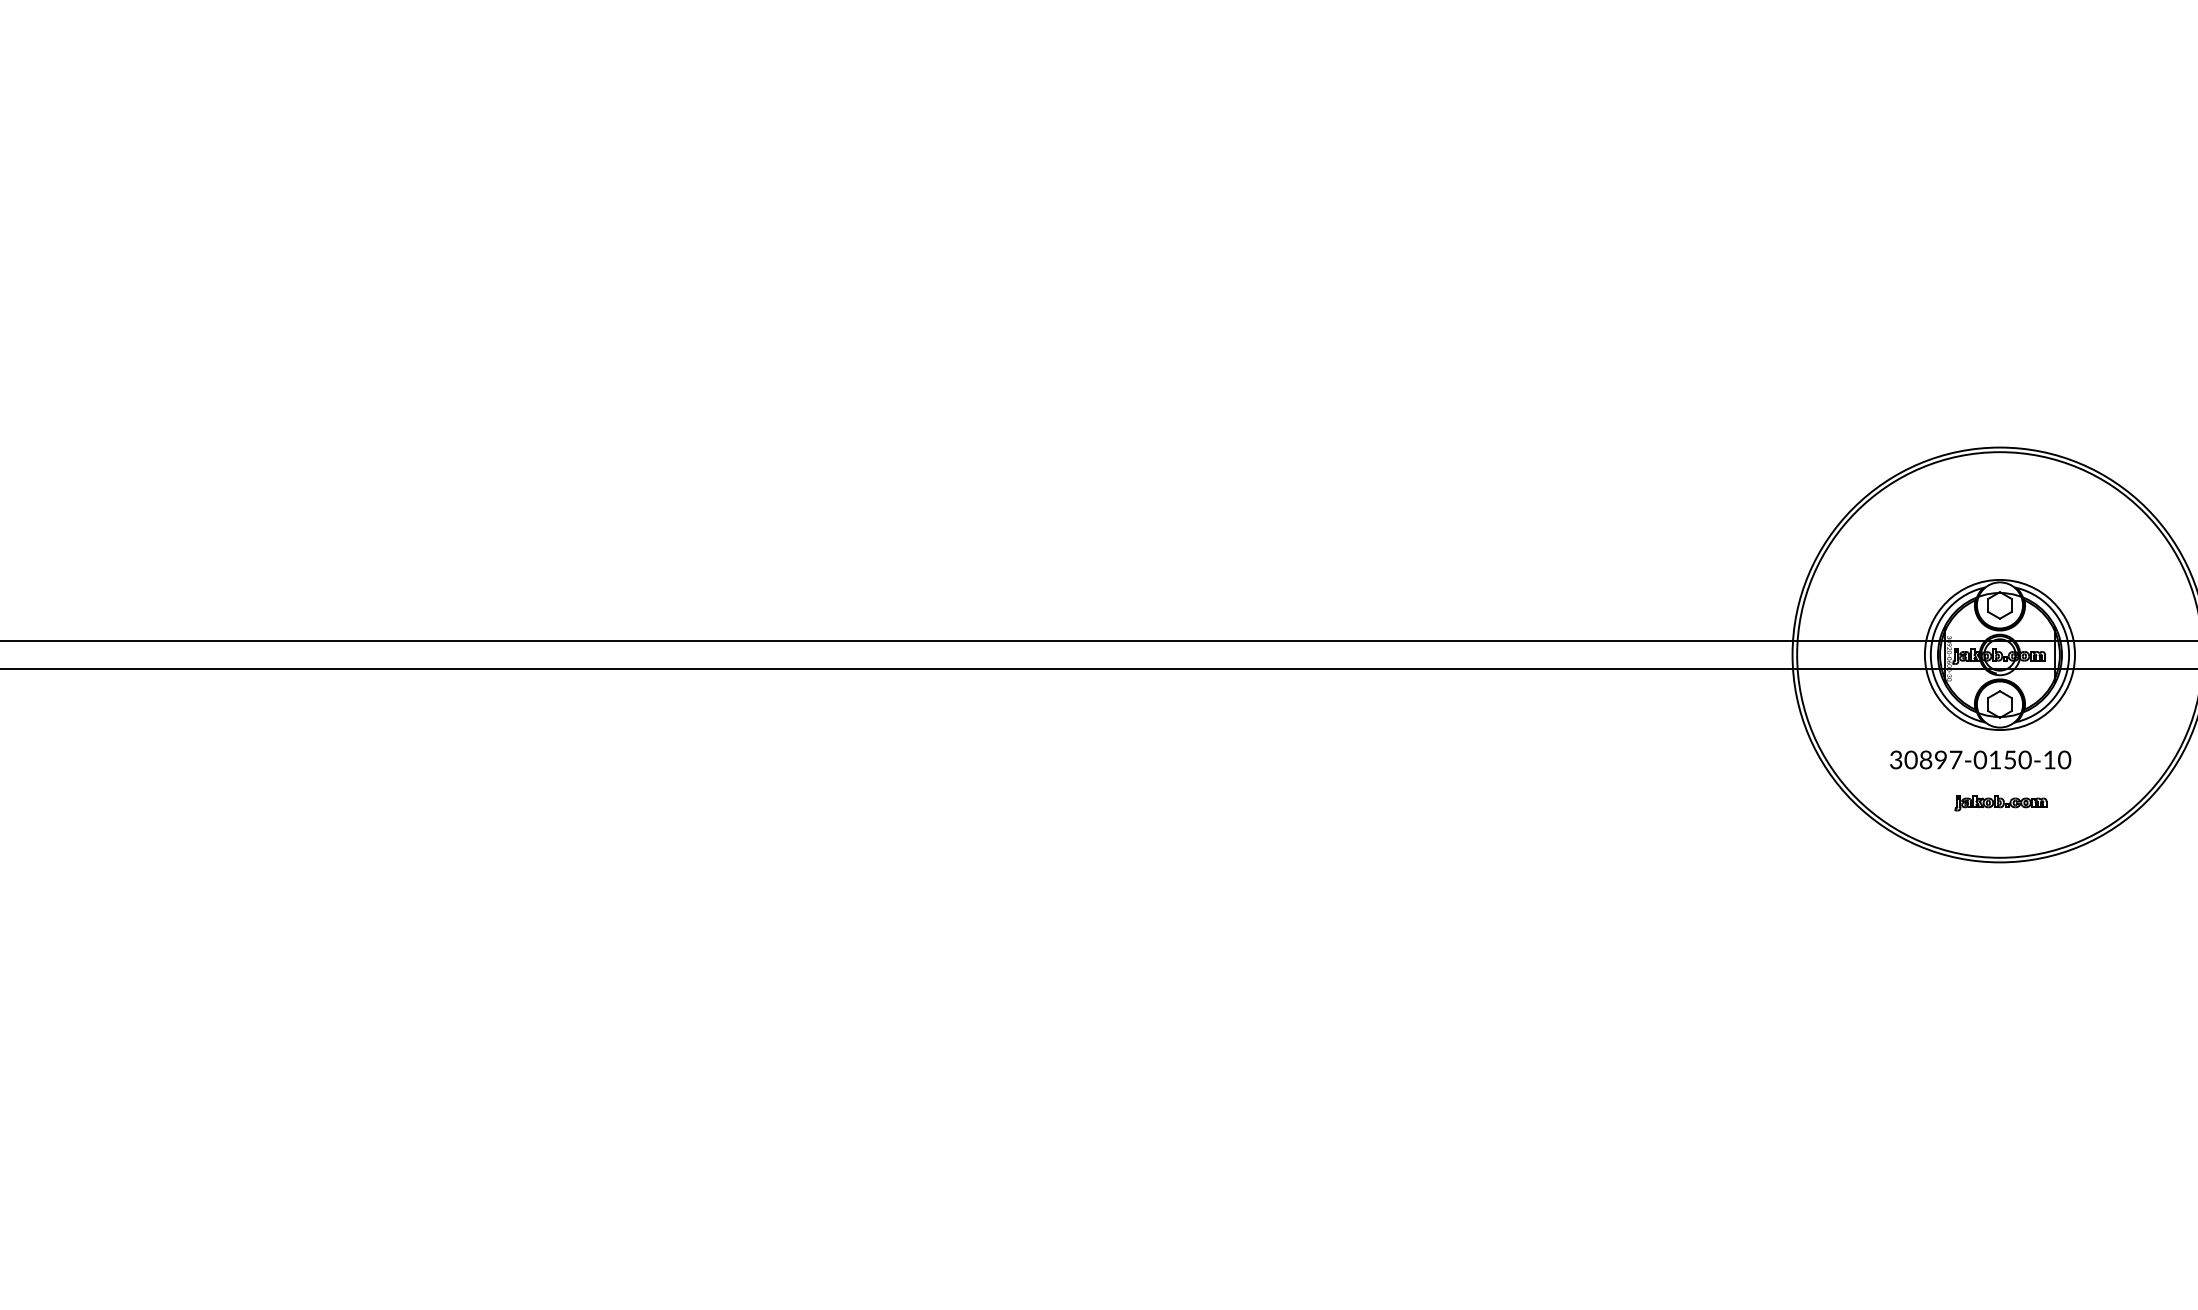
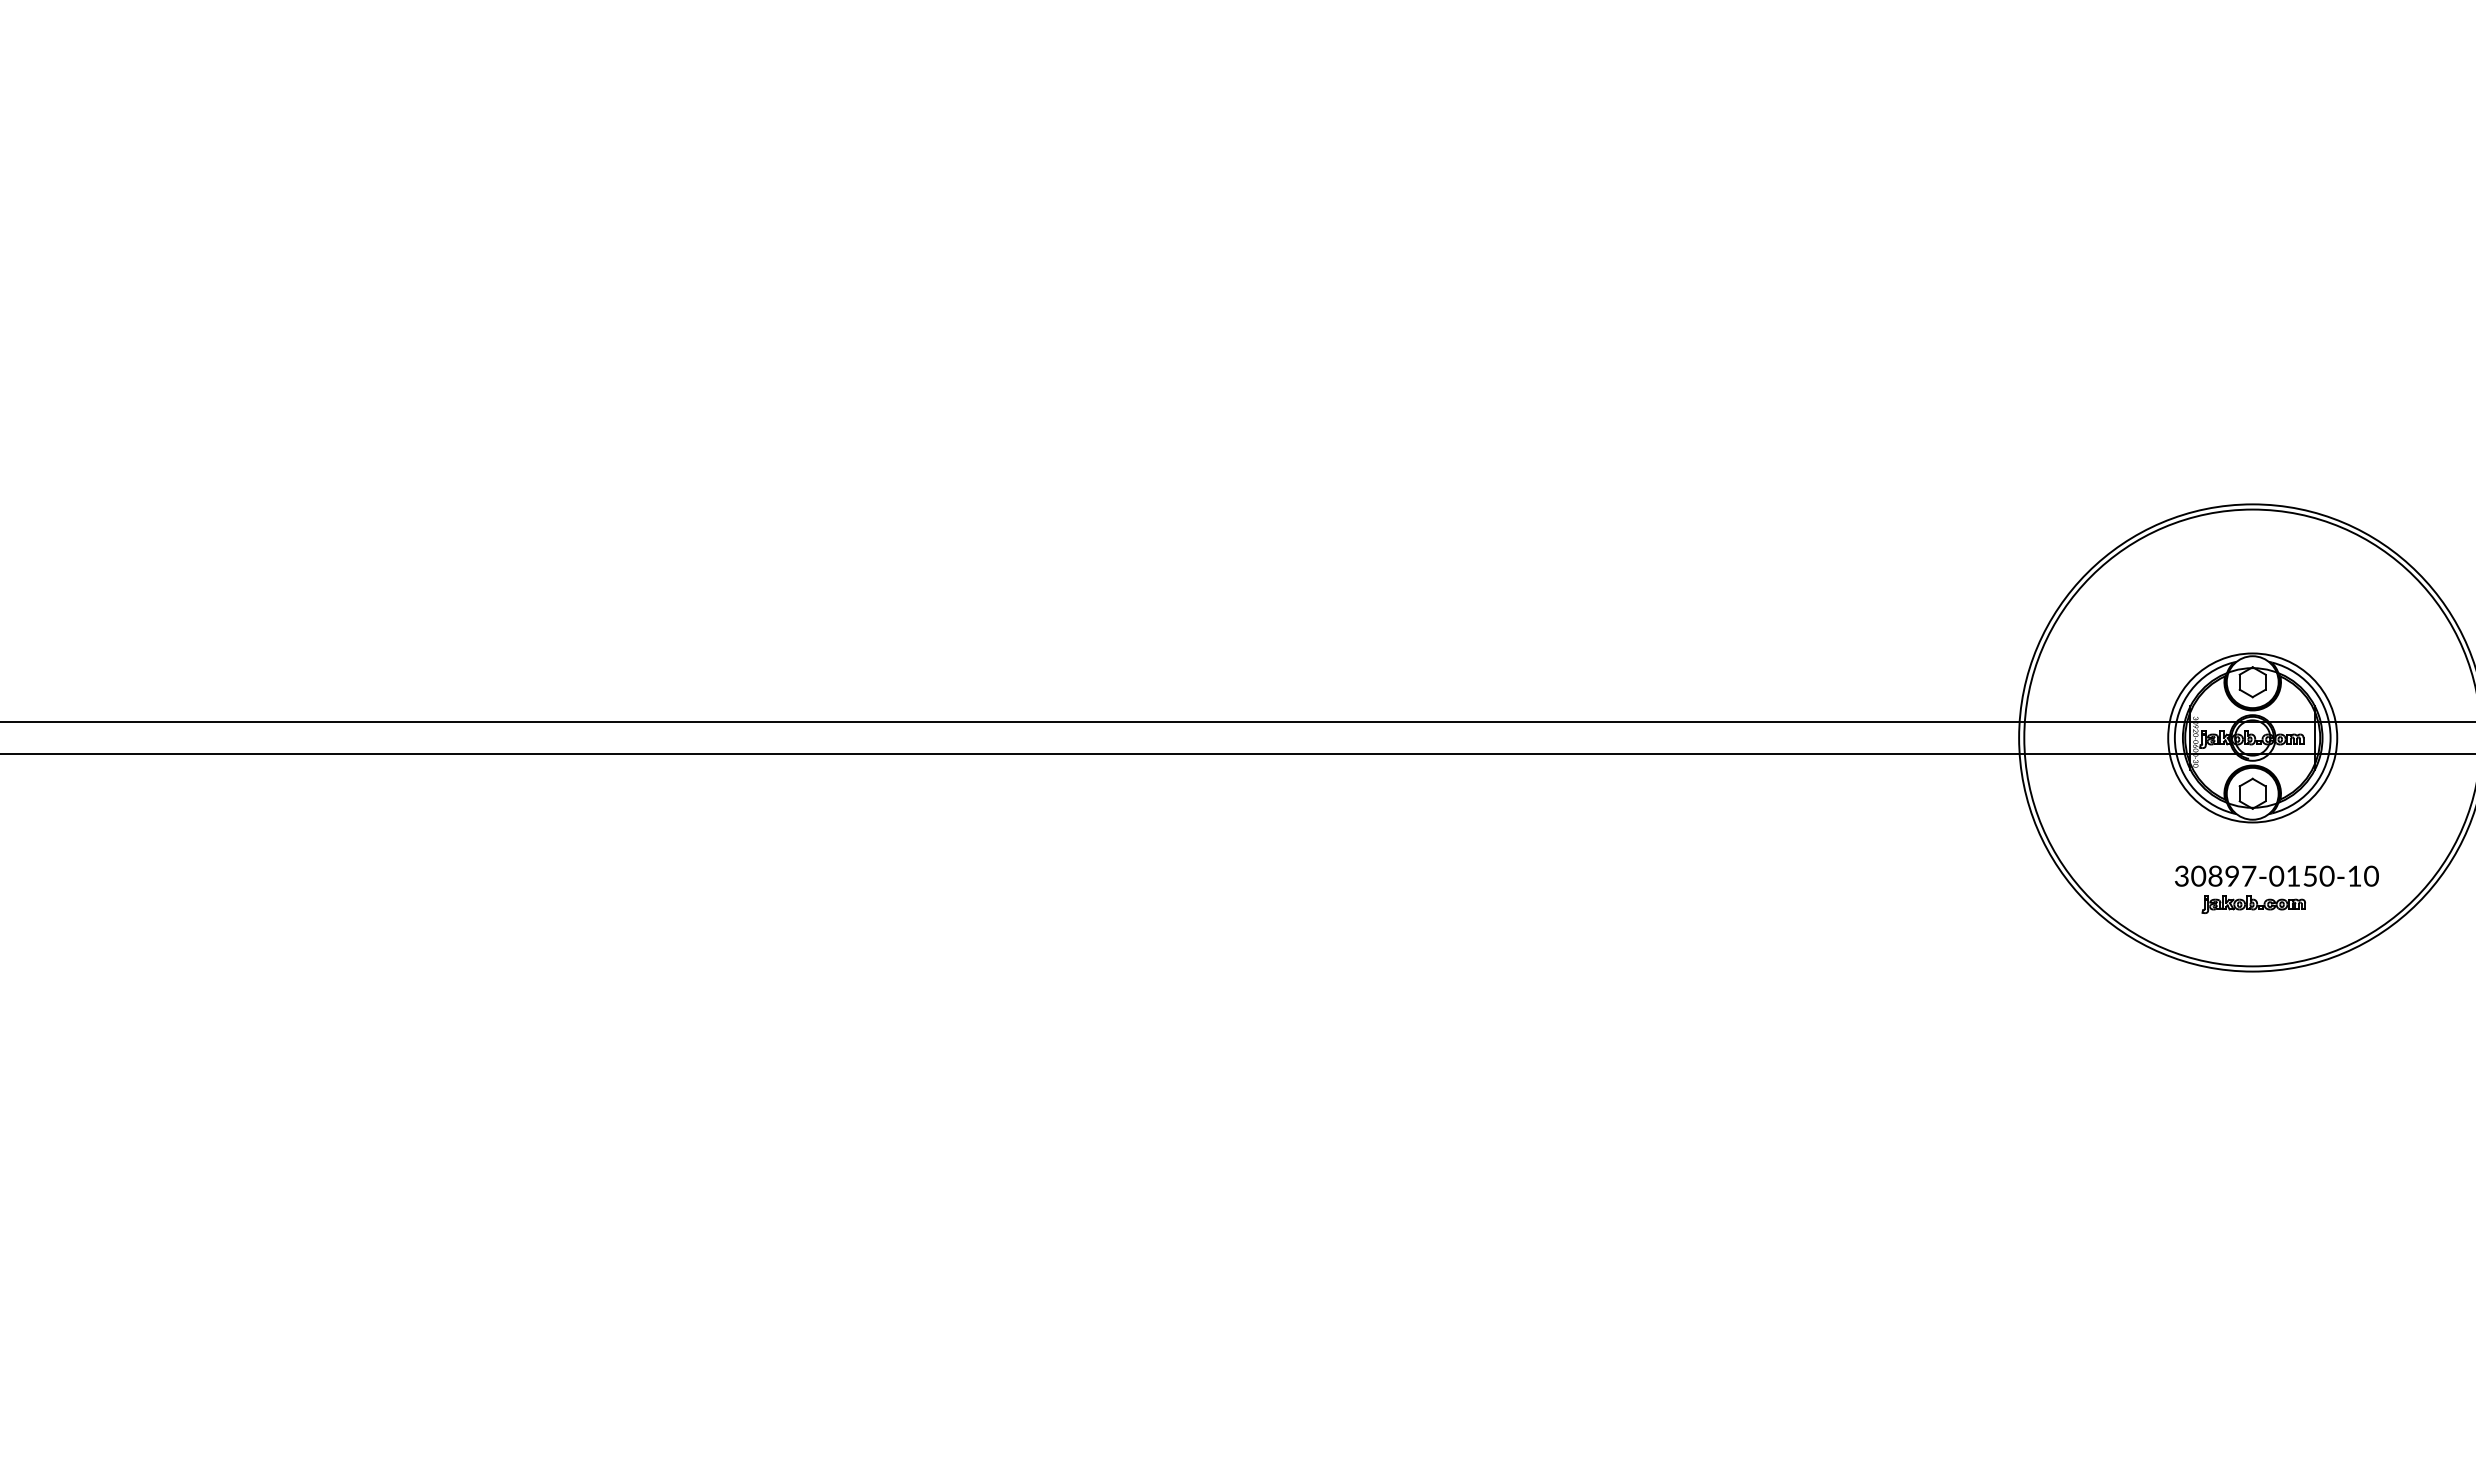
text: (1980, 759) -> (2276, 875), moved

